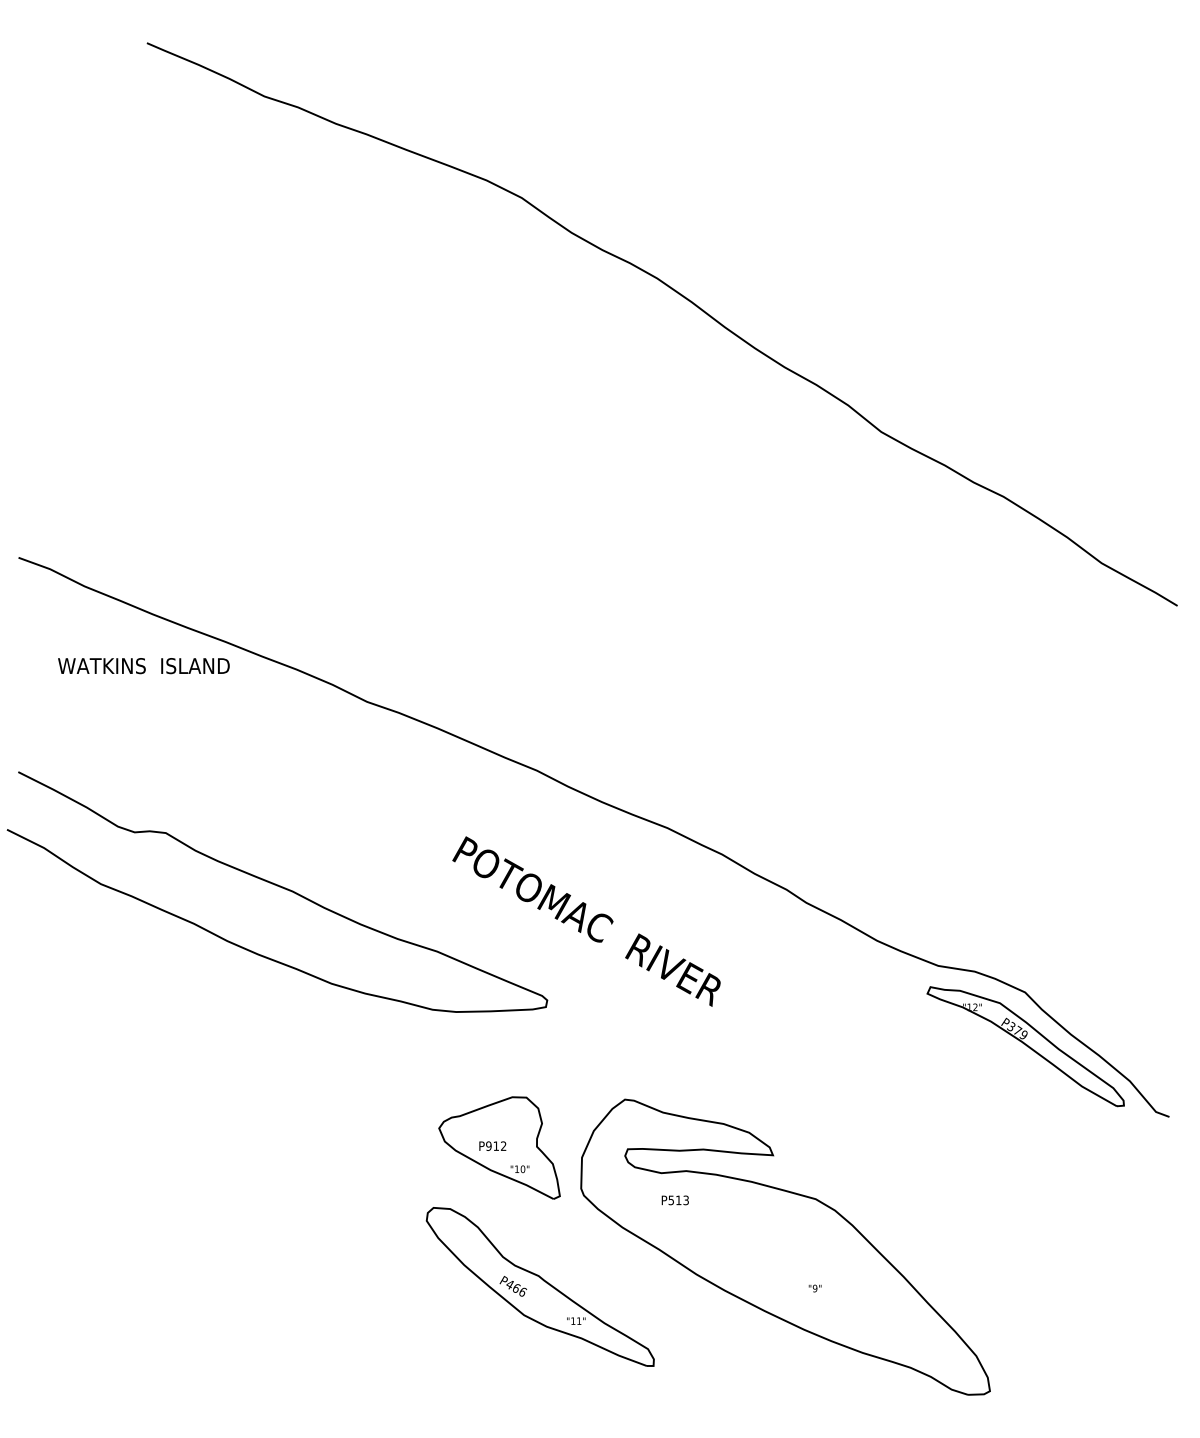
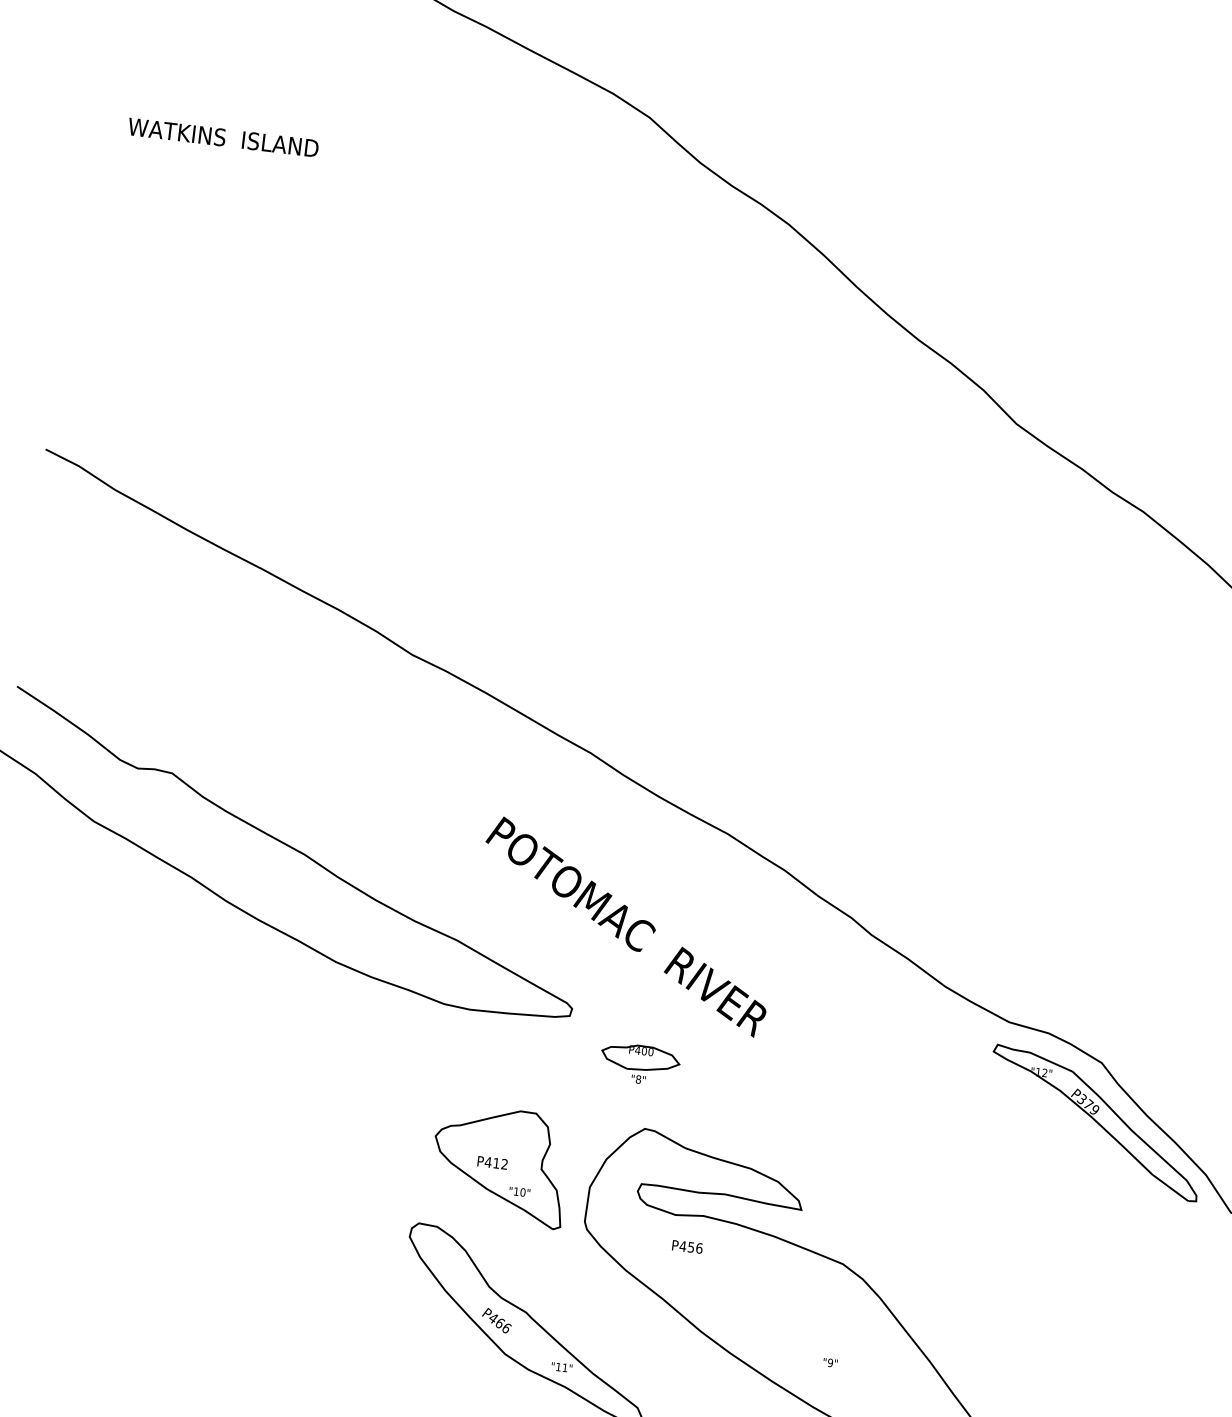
text: (143, 666) -> (222, 138), moved
part: (613, 1042) -> (639, 1064), added
text: (488, 1145) -> (487, 1161), P912 -> P412
text: (678, 1200) -> (690, 1247), P513 -> P456

